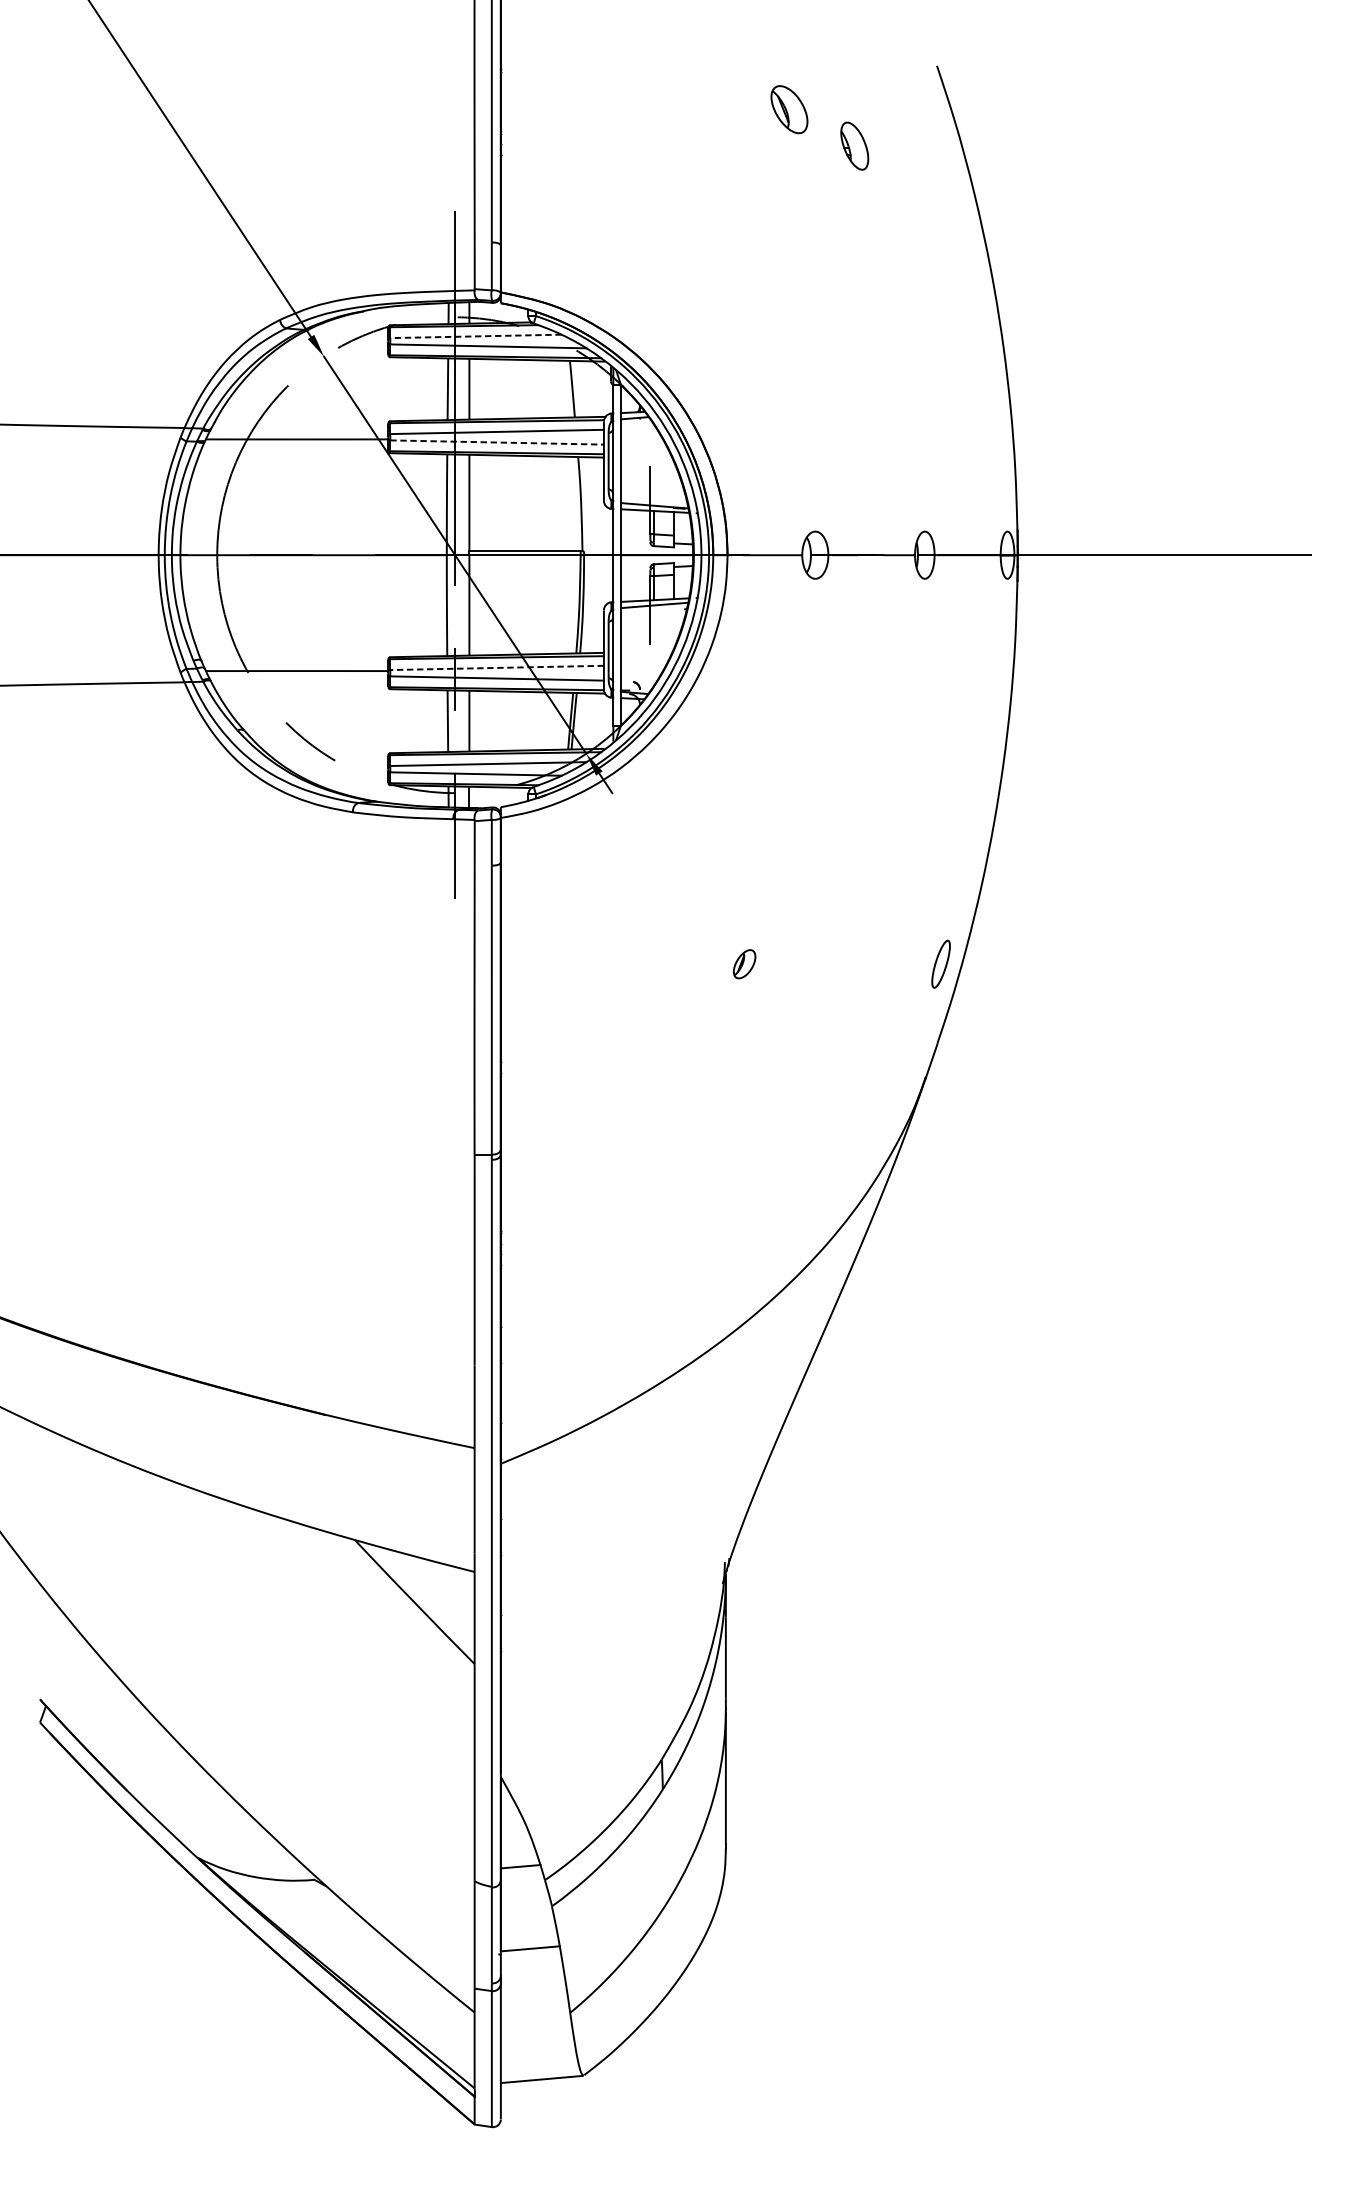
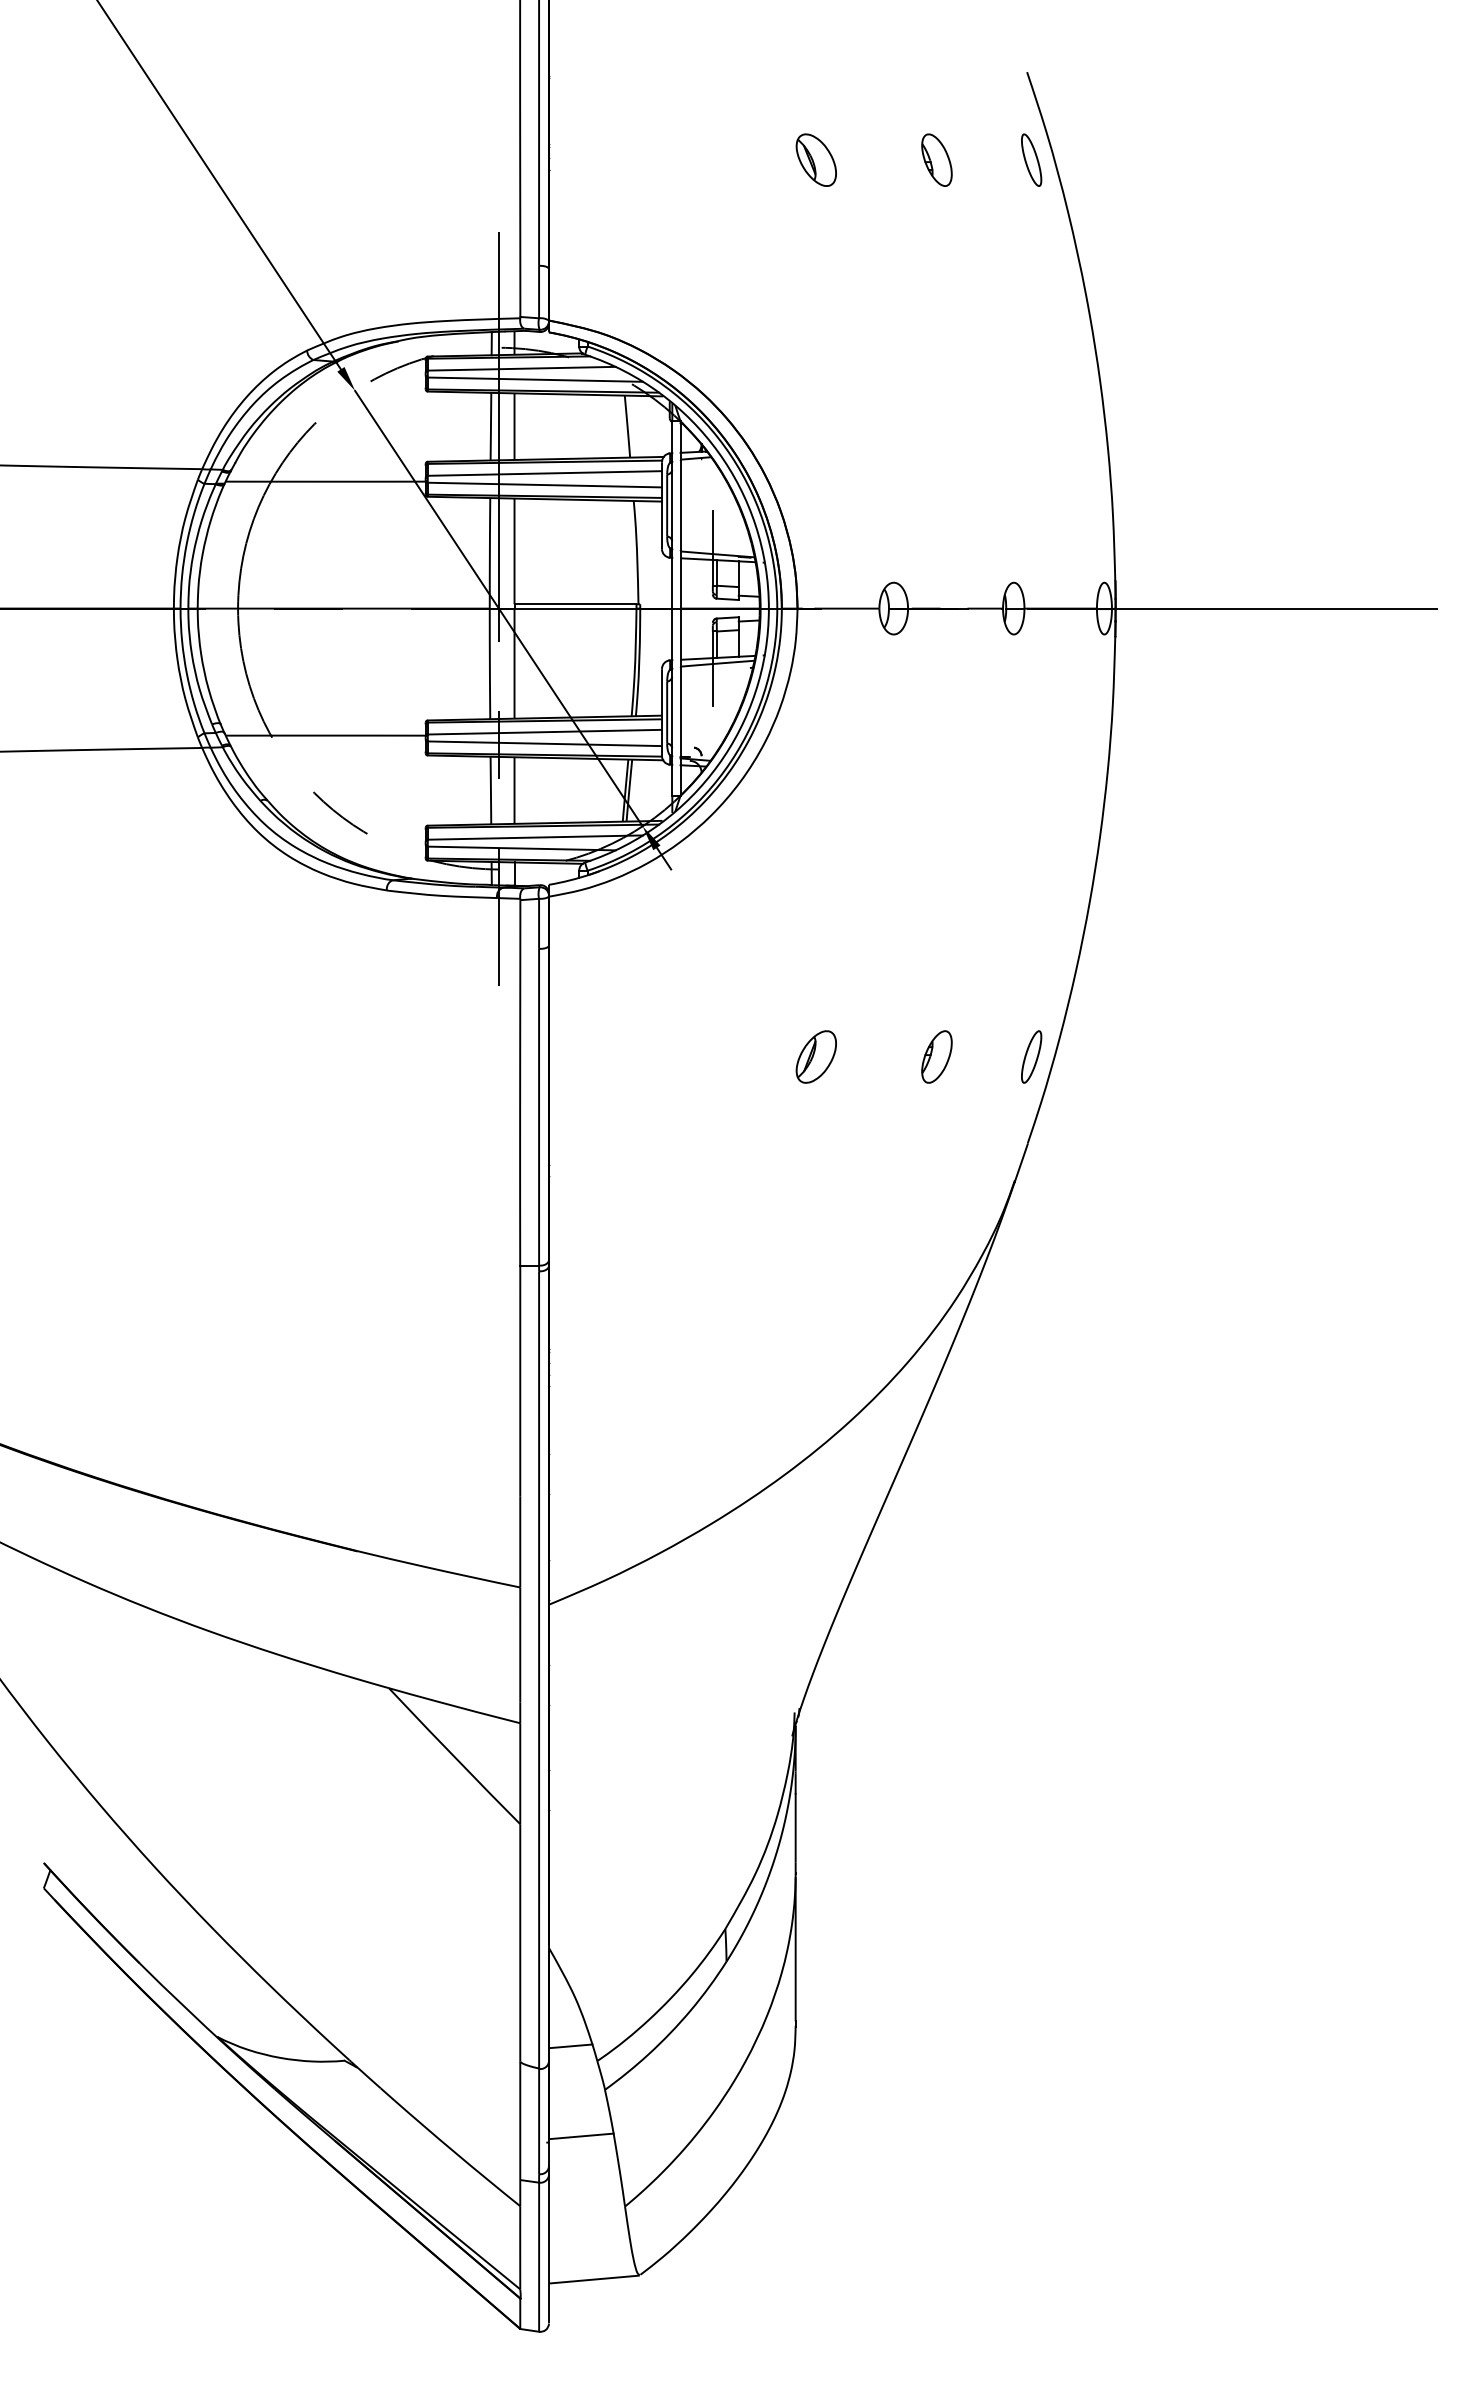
part: (788, 109) -> (815, 159), moved
part: (940, 145) -> (1031, 159), added
line: (475, 336) -> (521, 368), dashed -> solid
line: (497, 442) -> (545, 485), dashed -> solid
line: (496, 668) -> (544, 732), dashed -> solid
part: (743, 963) -> (815, 1056), size x1.67
part: (854, 963) -> (936, 1056), added

